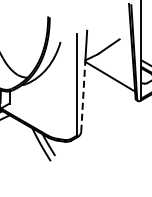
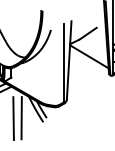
line: (83, 96) -> (68, 72), dashed -> solid
line: (22, 155) -> (21, 117), added
line: (12, 156) -> (13, 118), added

